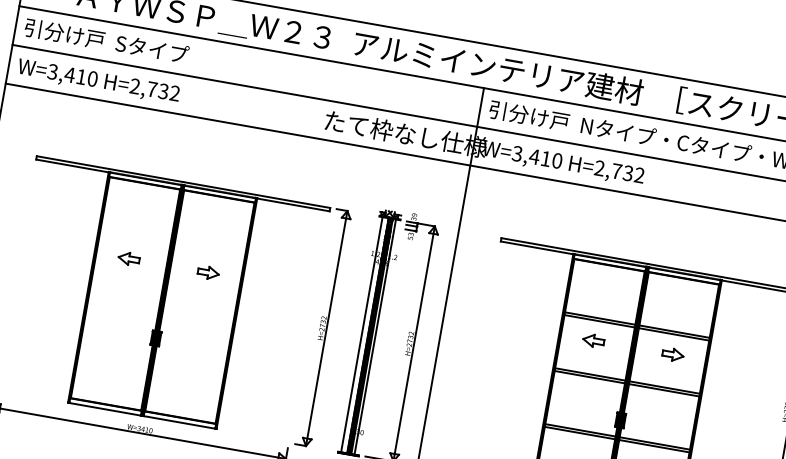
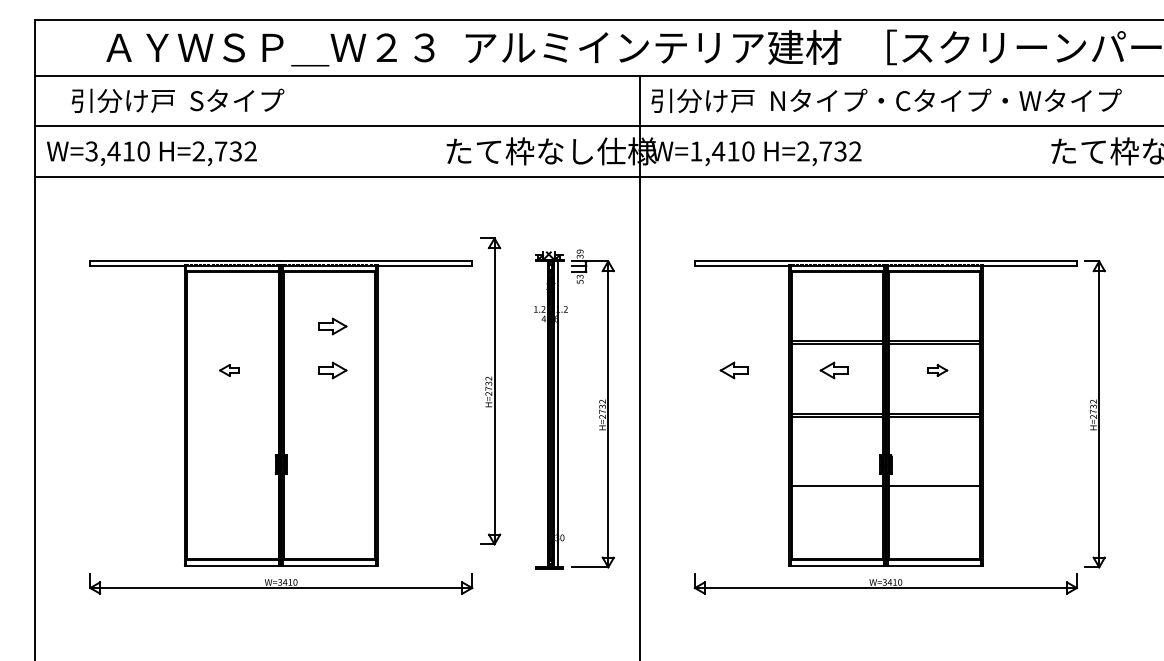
text: (107, 41) -> (178, 100), moved
text: (517, 153) -> (696, 151), W=3,410 -> W=1,410
part: (214, 239) -> (332, 326), added
part: (129, 258) -> (229, 370), size x0.7
part: (516, 327) -> (733, 370), added
part: (323, 328) -> (490, 391), moved
line: (362, 334) -> (540, 414), removed
part: (672, 354) -> (937, 370), size x0.7
line: (580, 432) -> (837, 489), removed
line: (654, 445) -> (934, 489), removed

